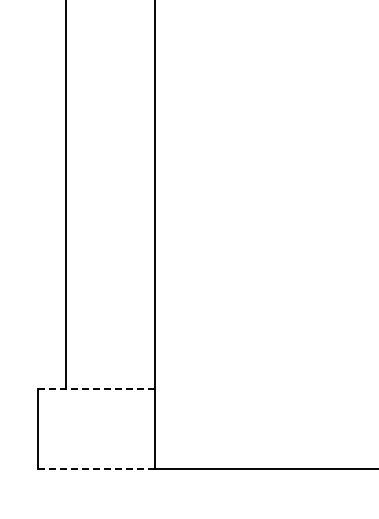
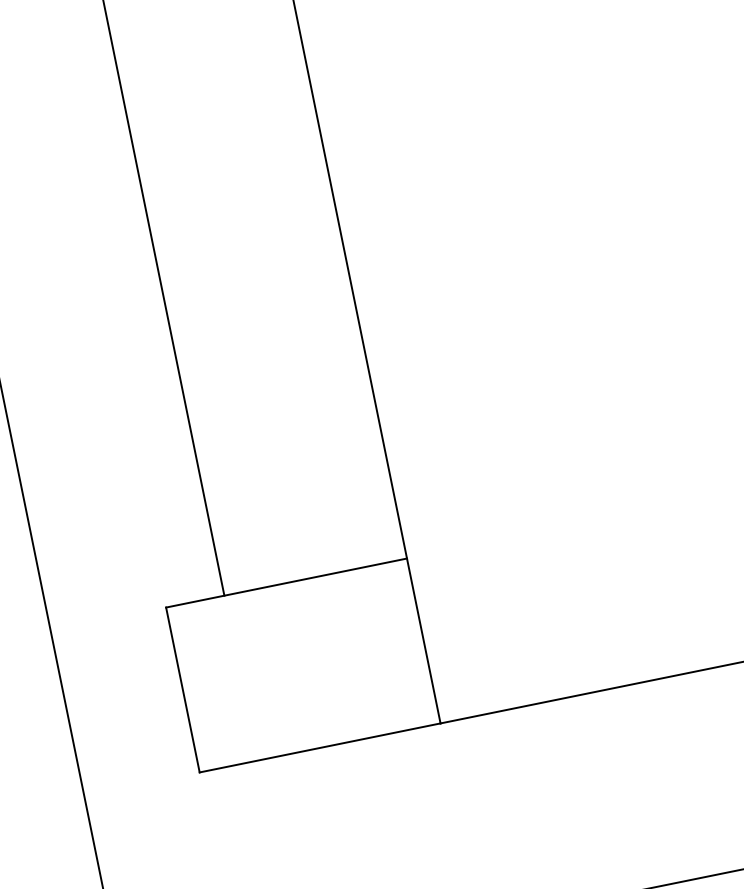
line: (96, 388) -> (287, 582), dashed -> solid
line: (96, 468) -> (320, 747), dashed -> solid

